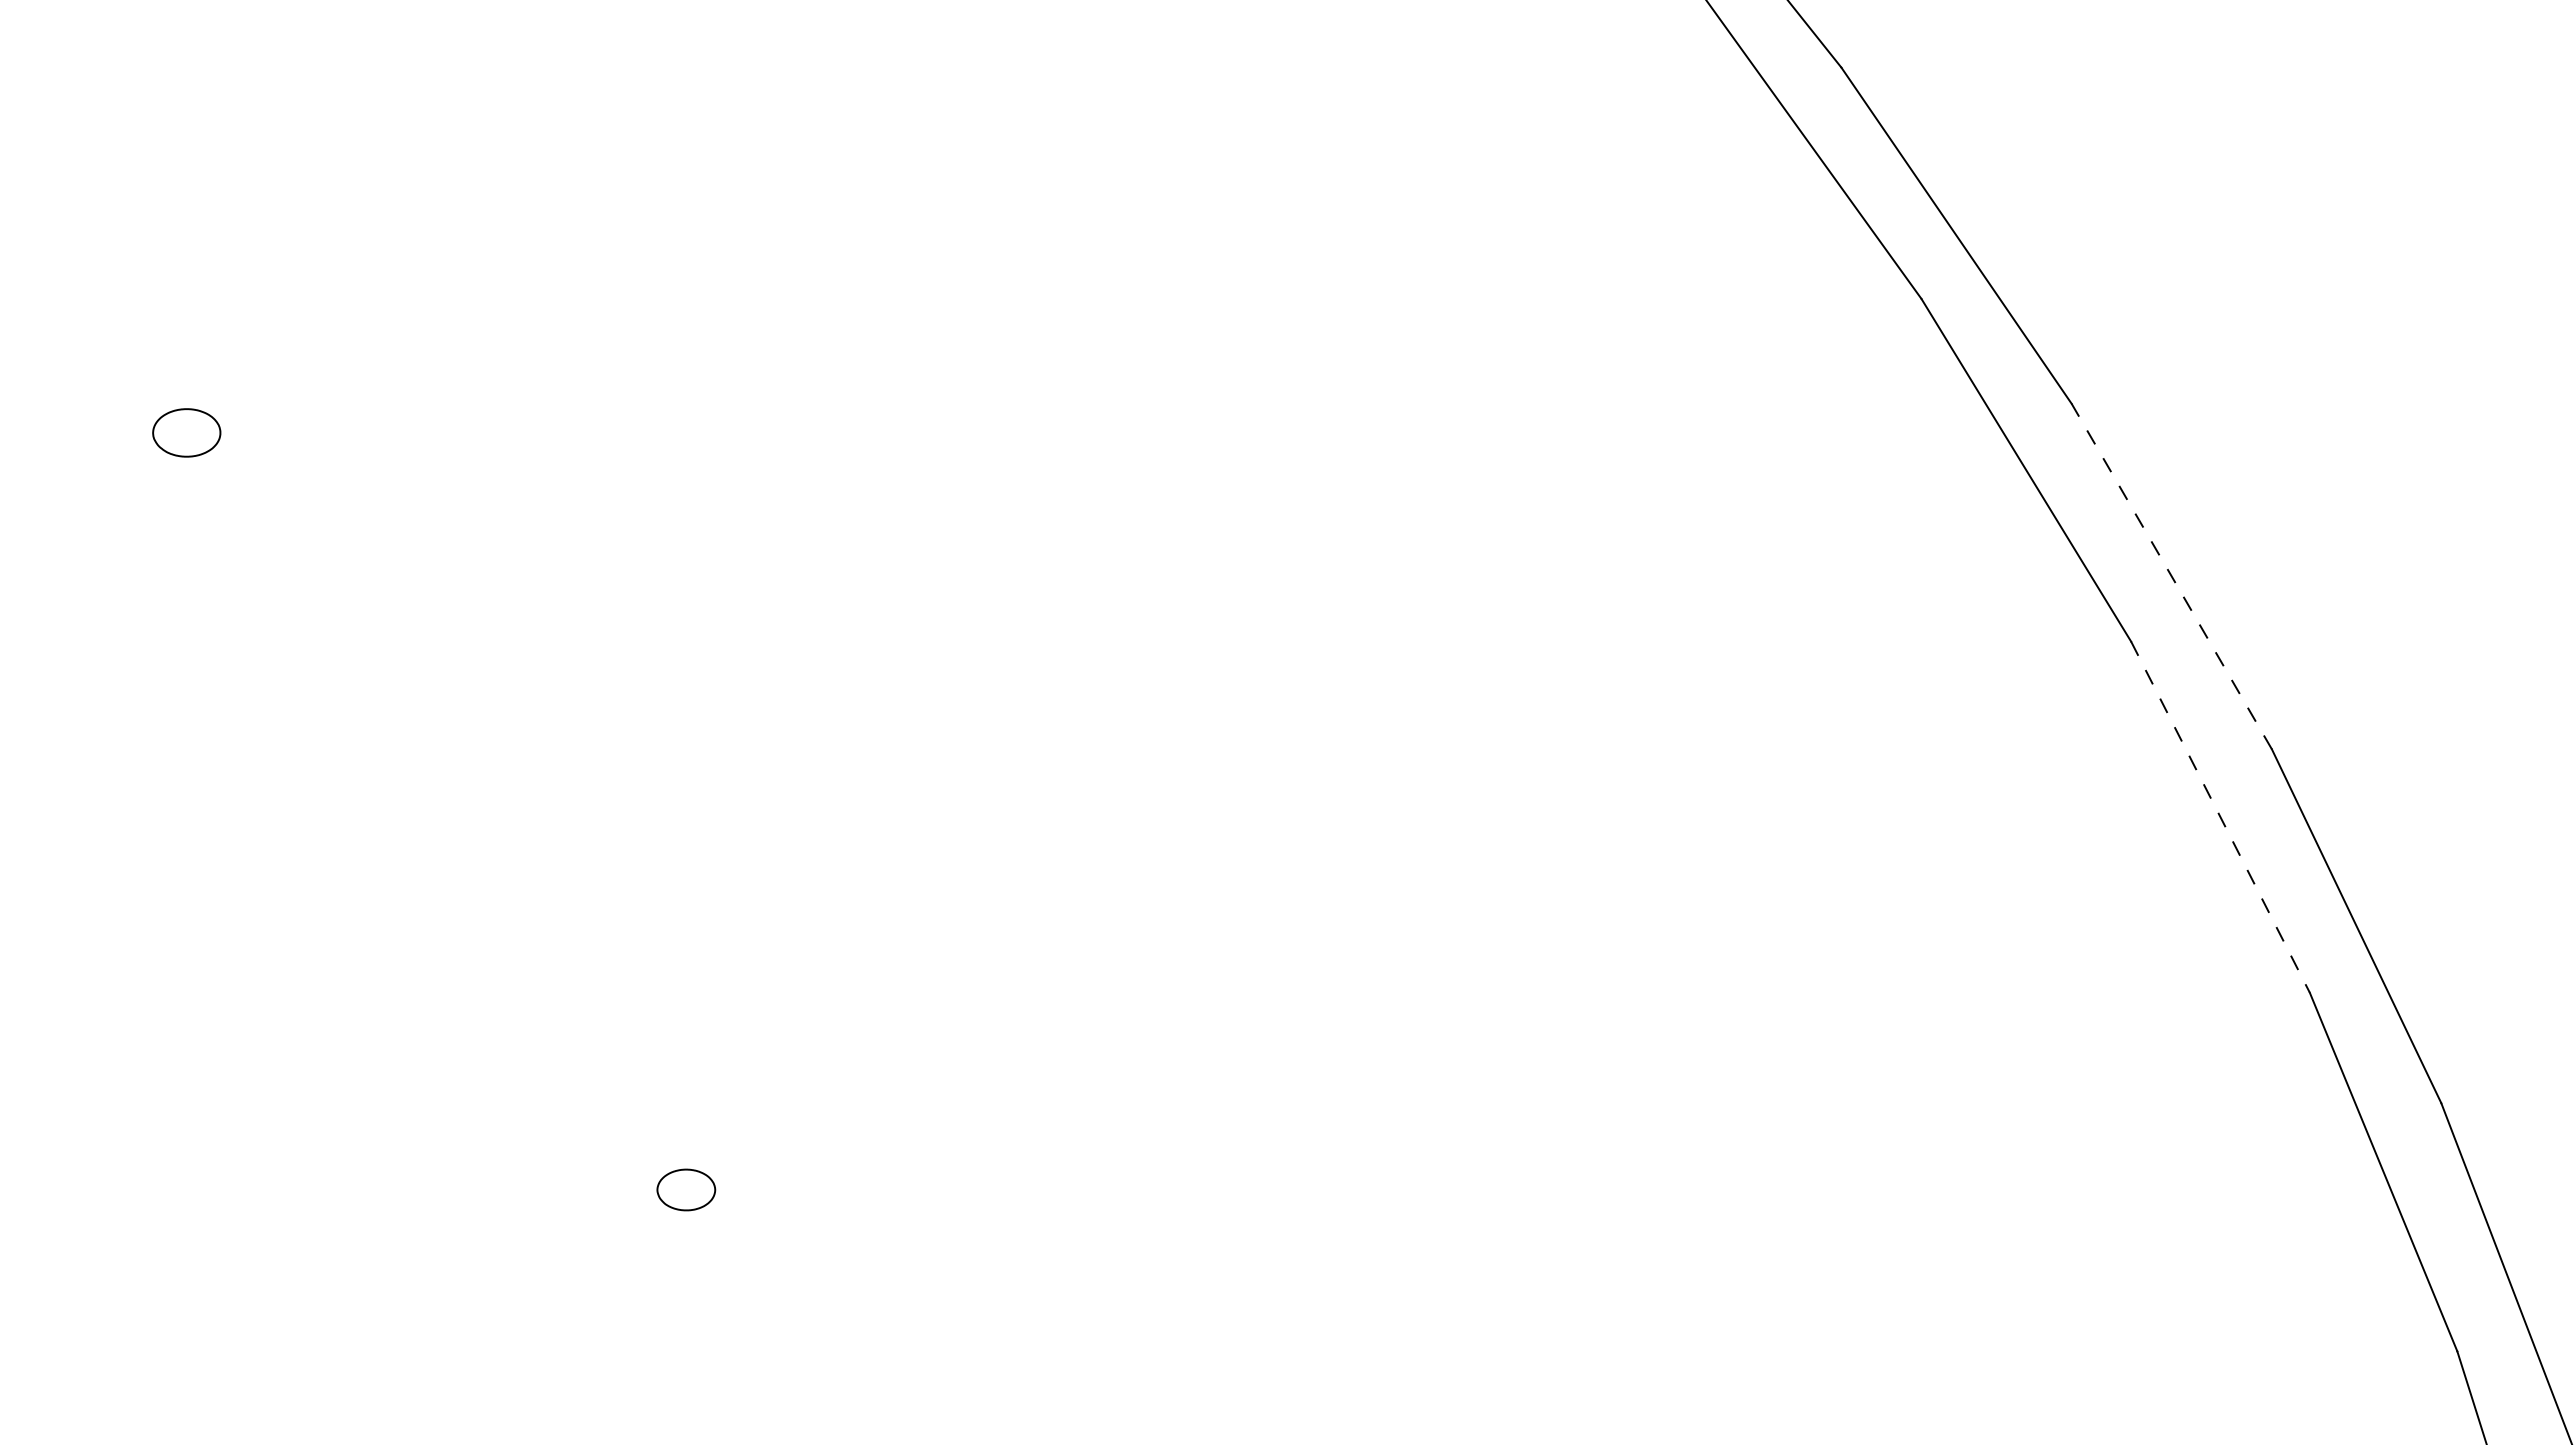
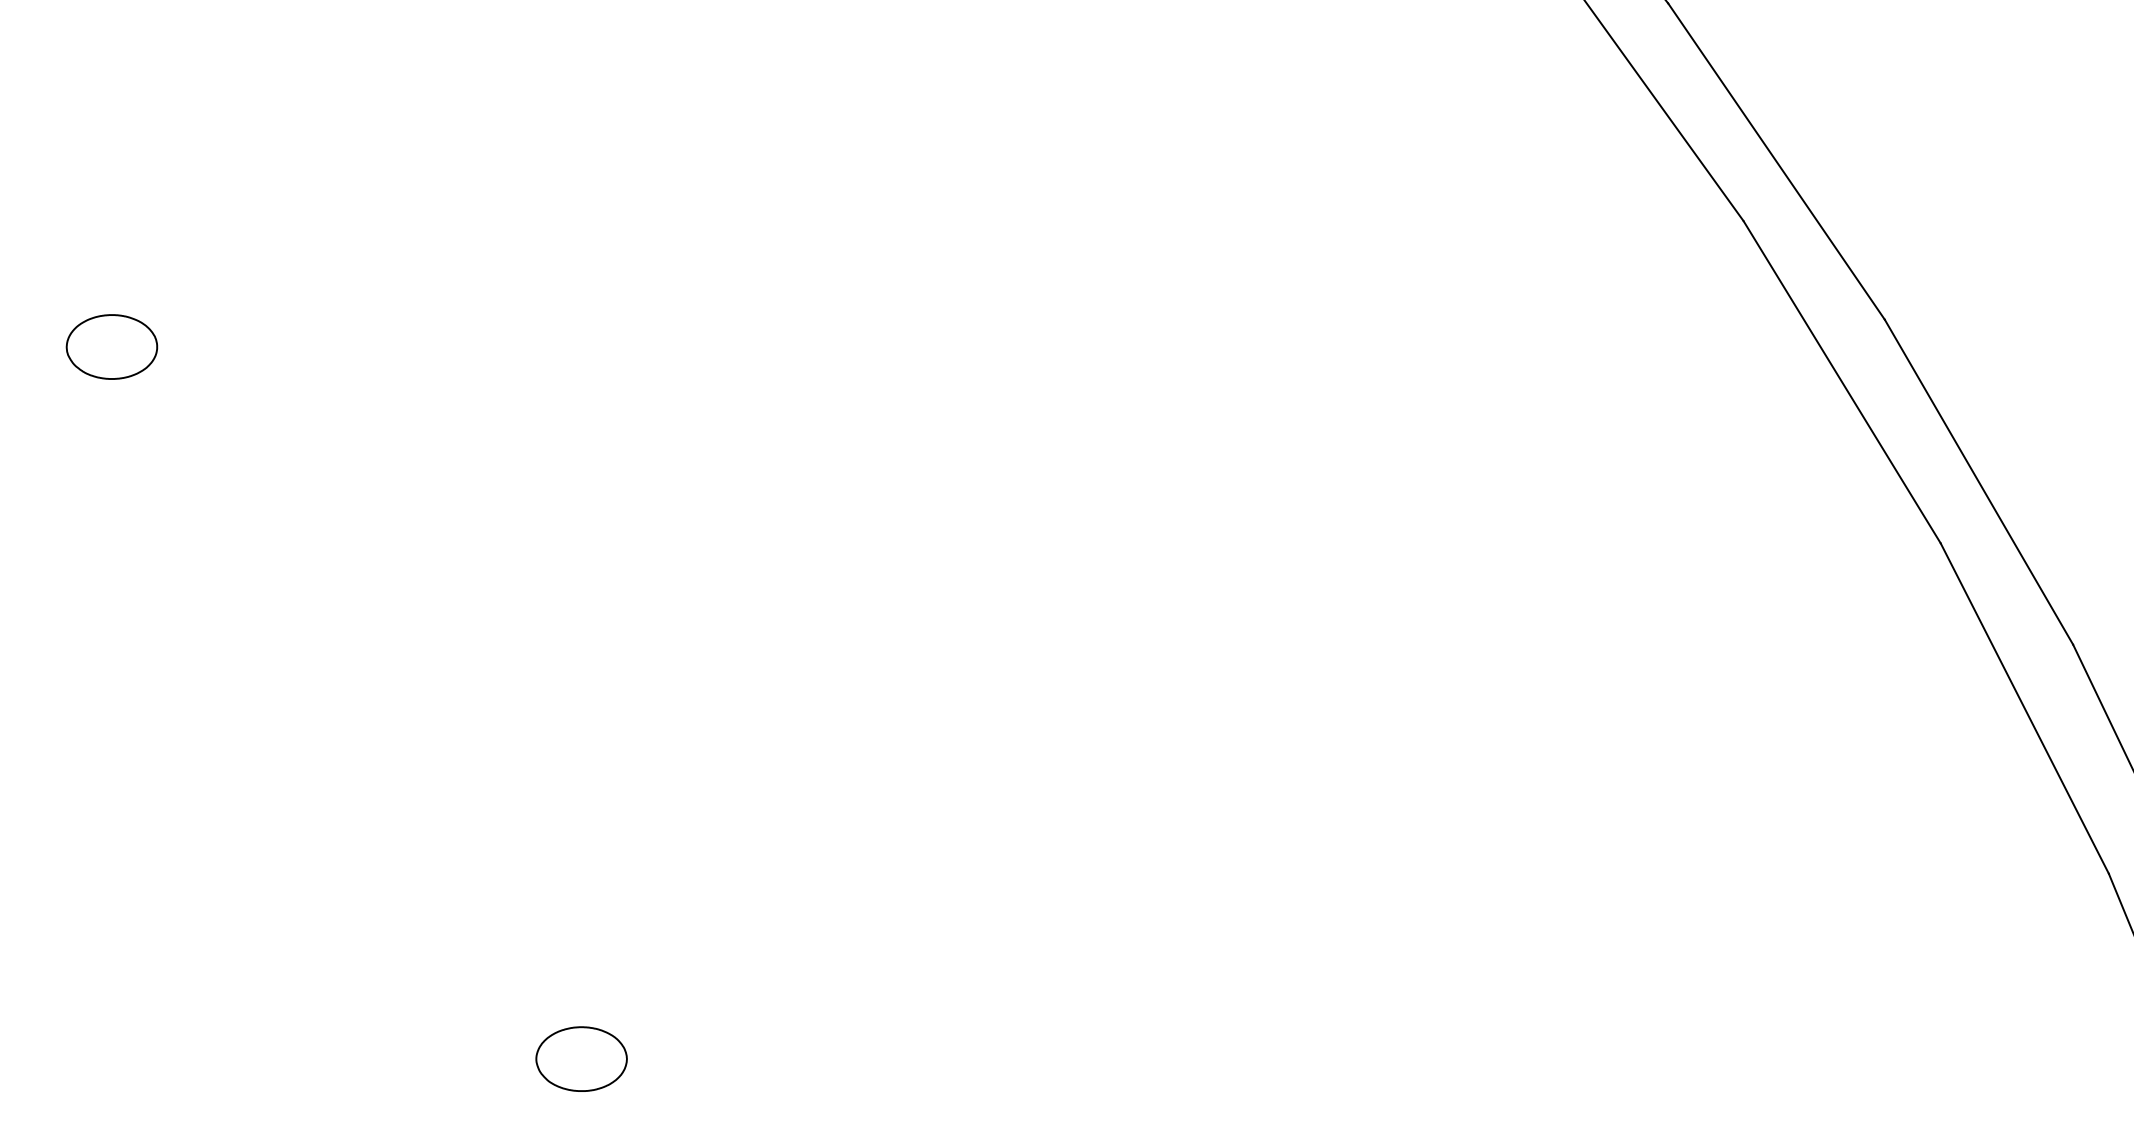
part: (186, 432) -> (111, 346), size x1.43
line: (2171, 576) -> (1978, 482), dashed -> solid
line: (2220, 817) -> (2024, 708), dashed -> solid
part: (686, 1189) -> (581, 1058), size x1.67

